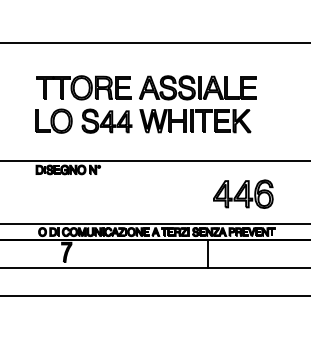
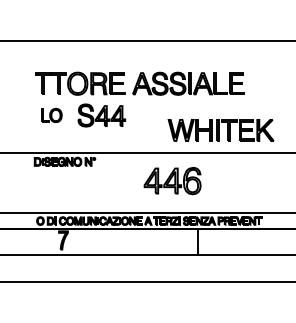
part: (54, 121) -> (51, 115), size x0.6
part: (194, 121) -> (220, 130), moved
part: (243, 193) -> (172, 180), moved

